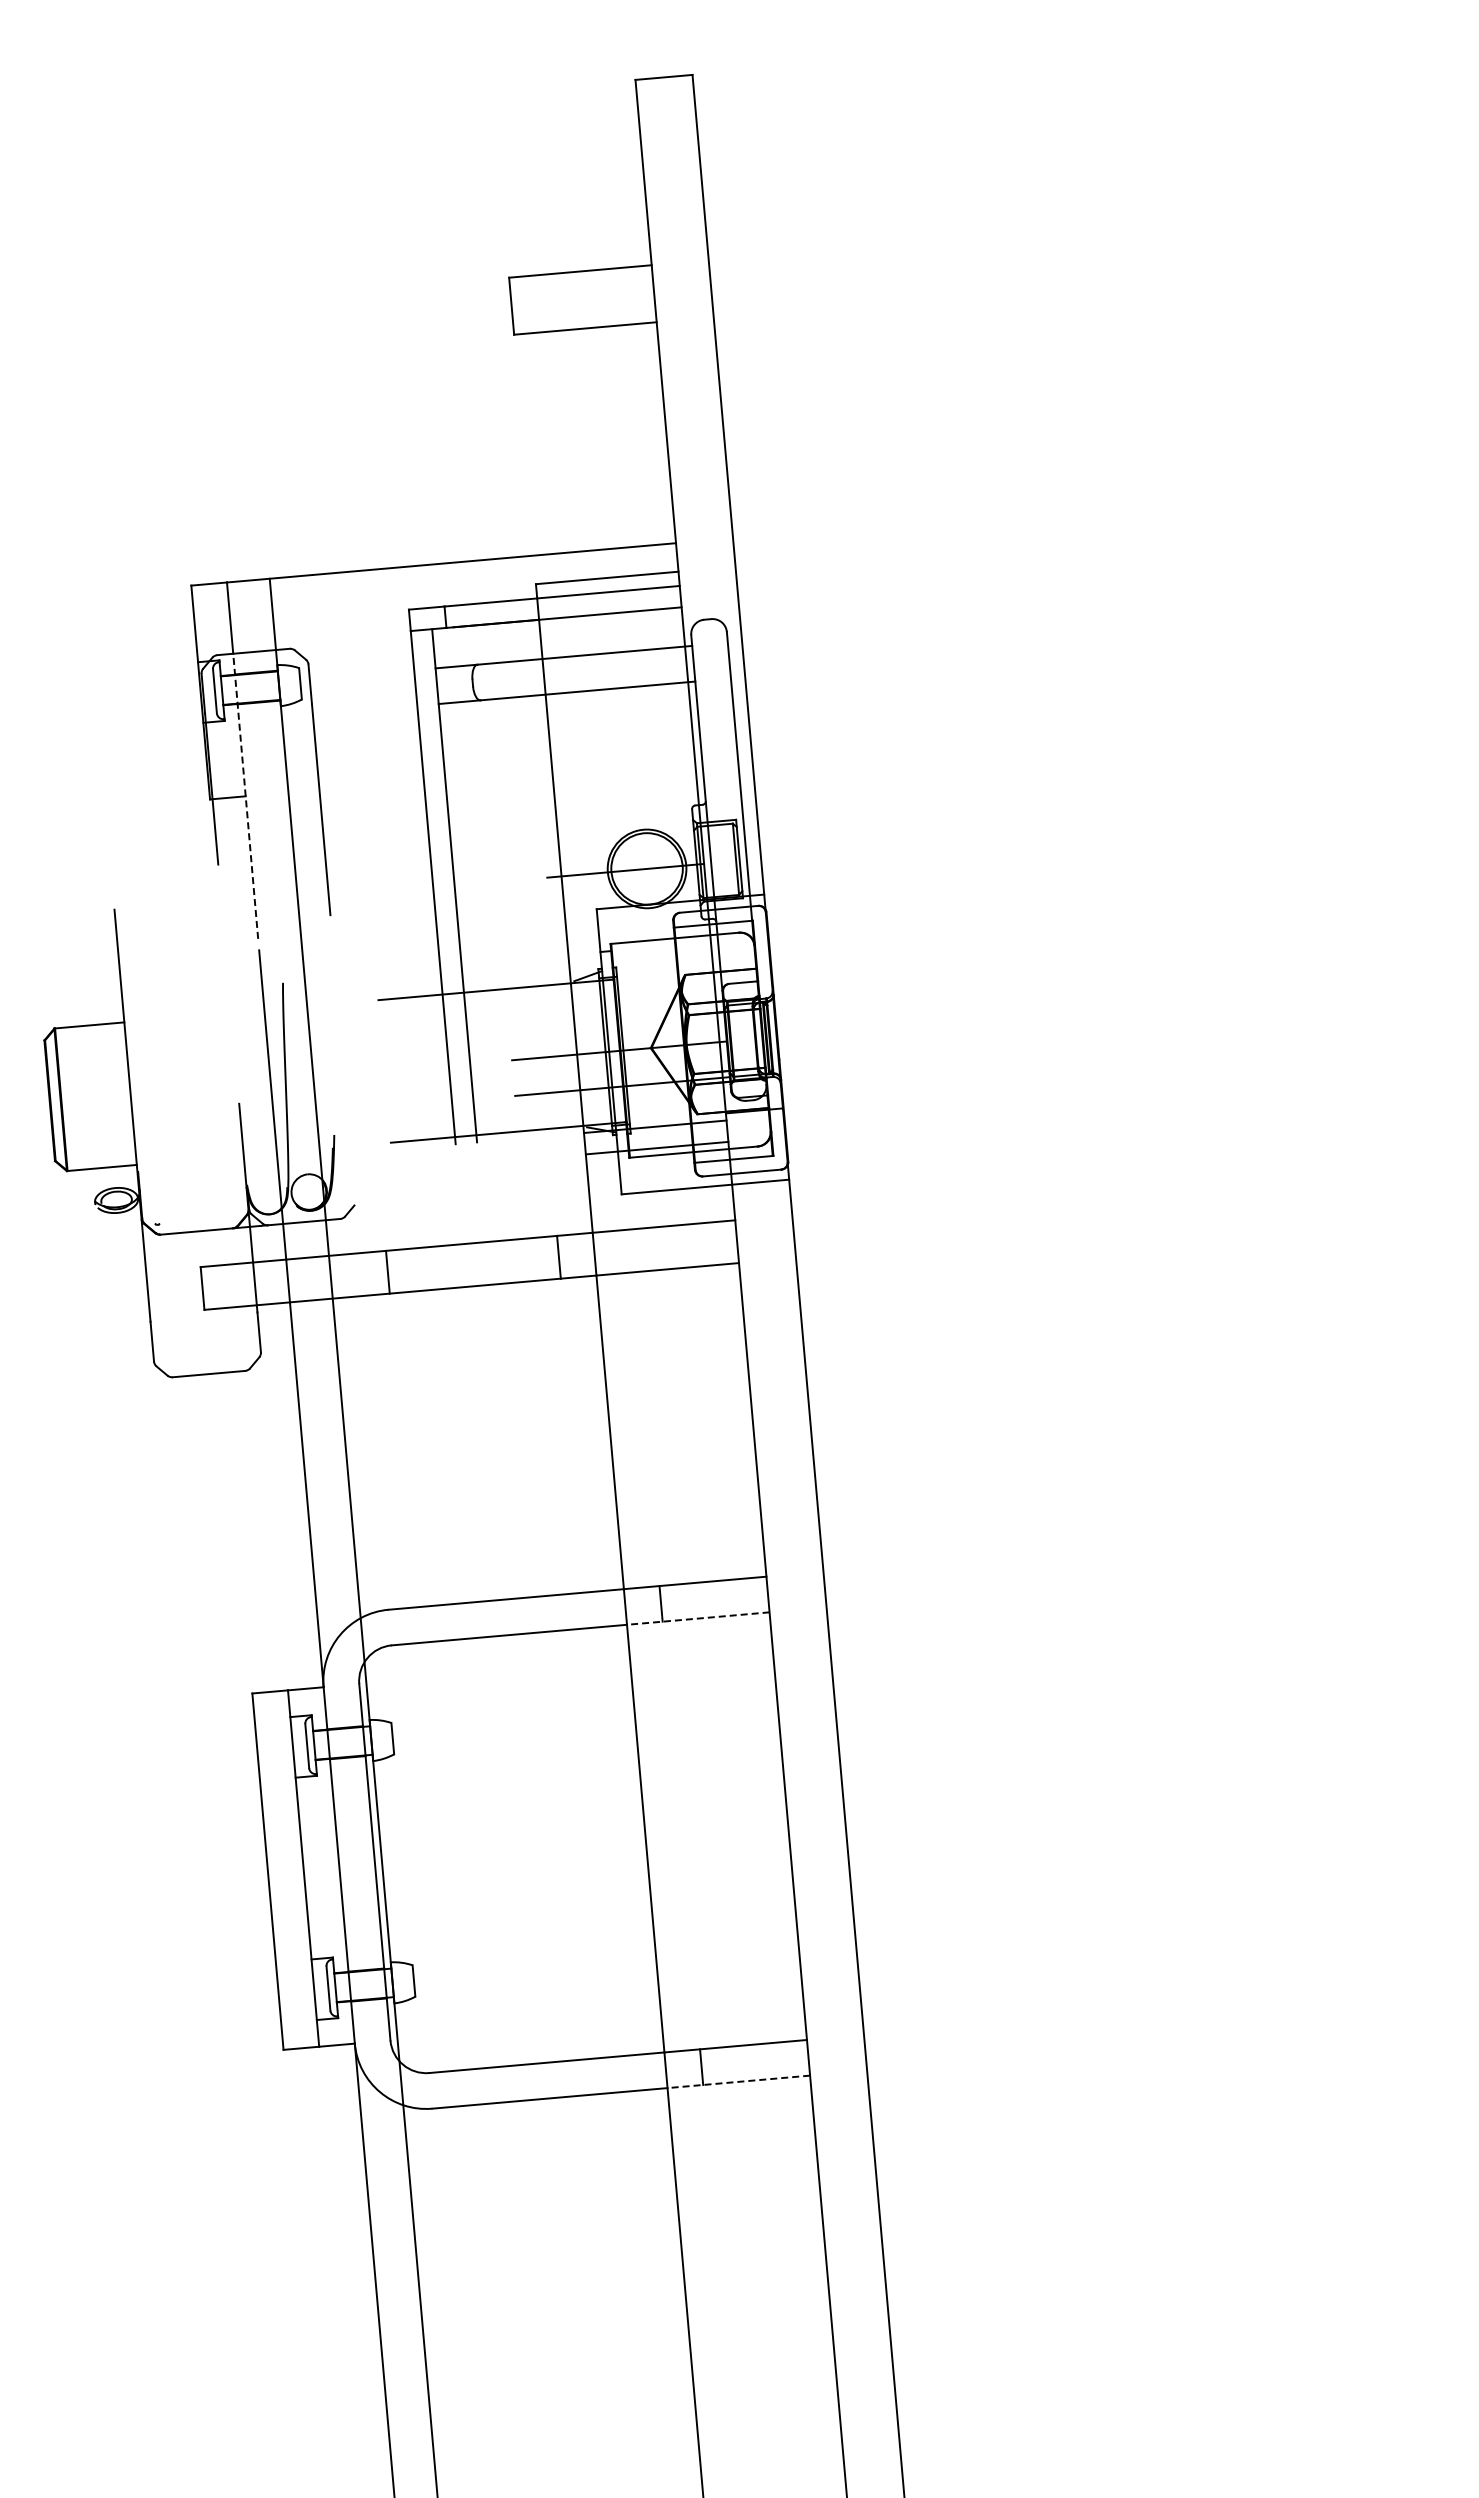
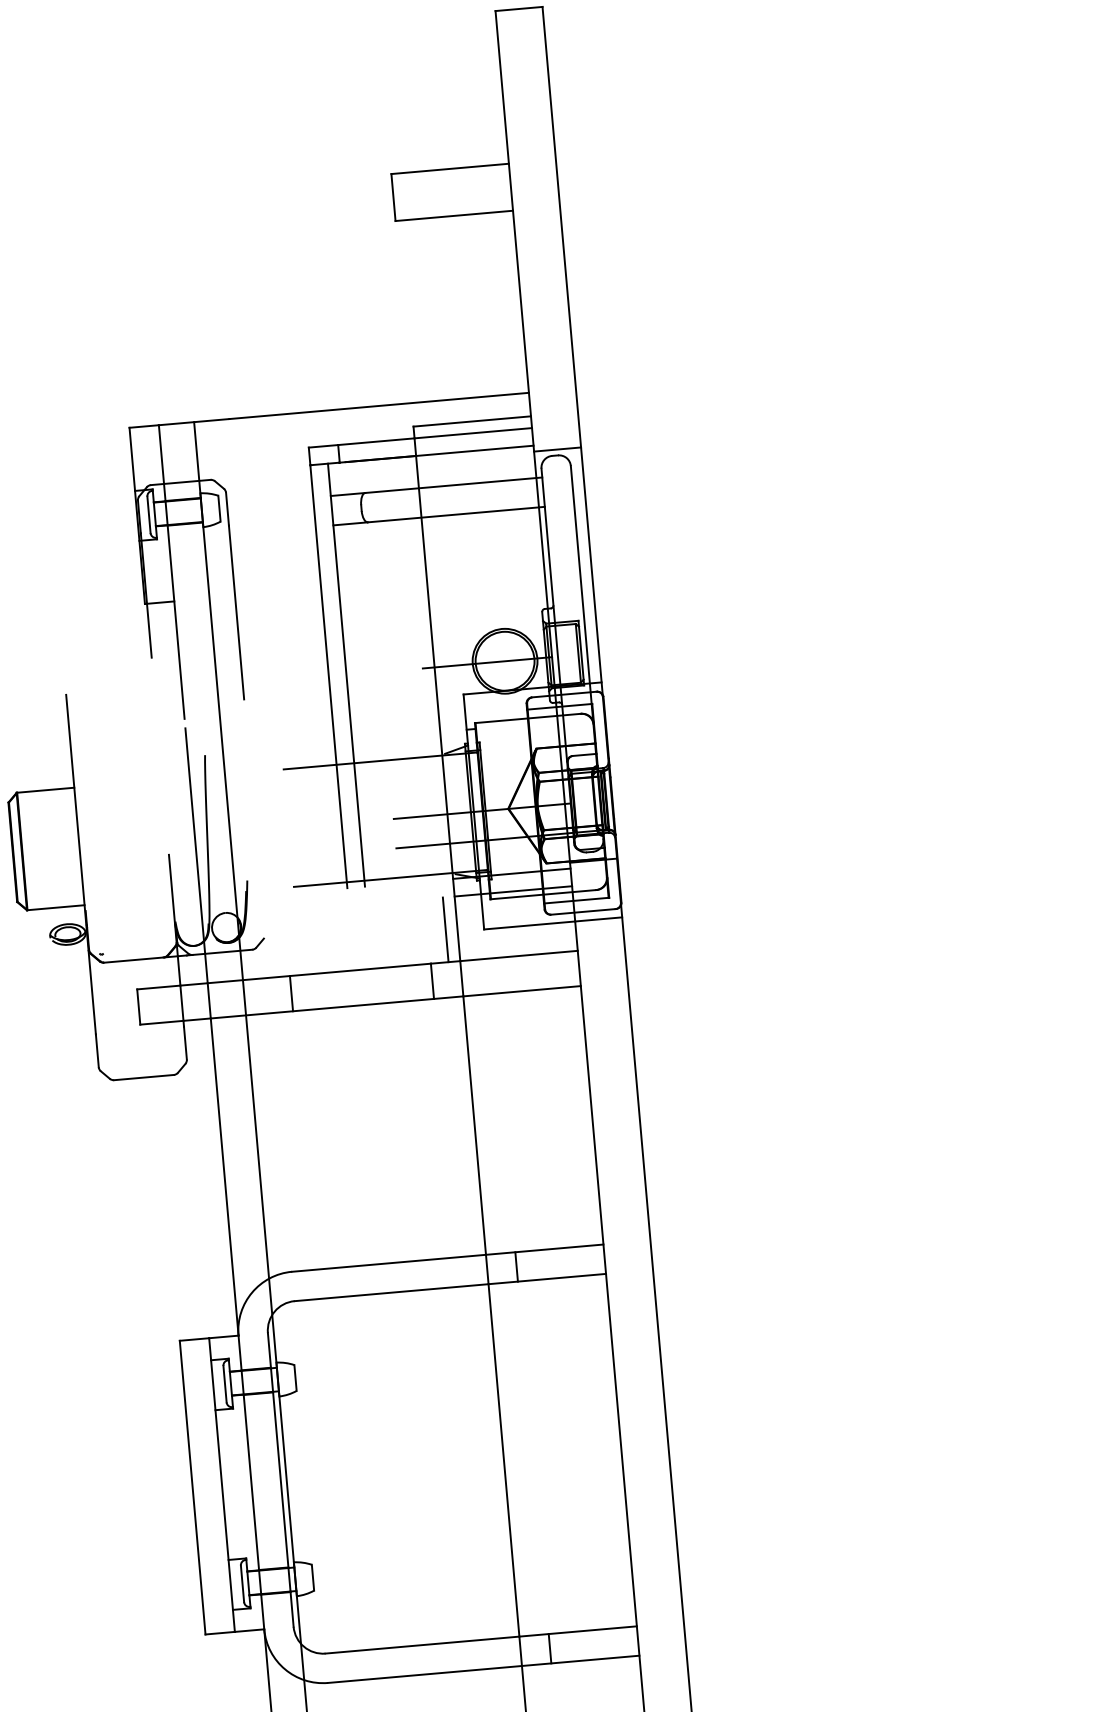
line: (710, 611) -> (557, 449), added
line: (245, 795) -> (174, 600), dashed -> solid
line: (574, 1194) -> (445, 929), added
line: (698, 1618) -> (547, 1278), dashed -> solid
line: (738, 2081) -> (580, 1660), dashed -> solid

